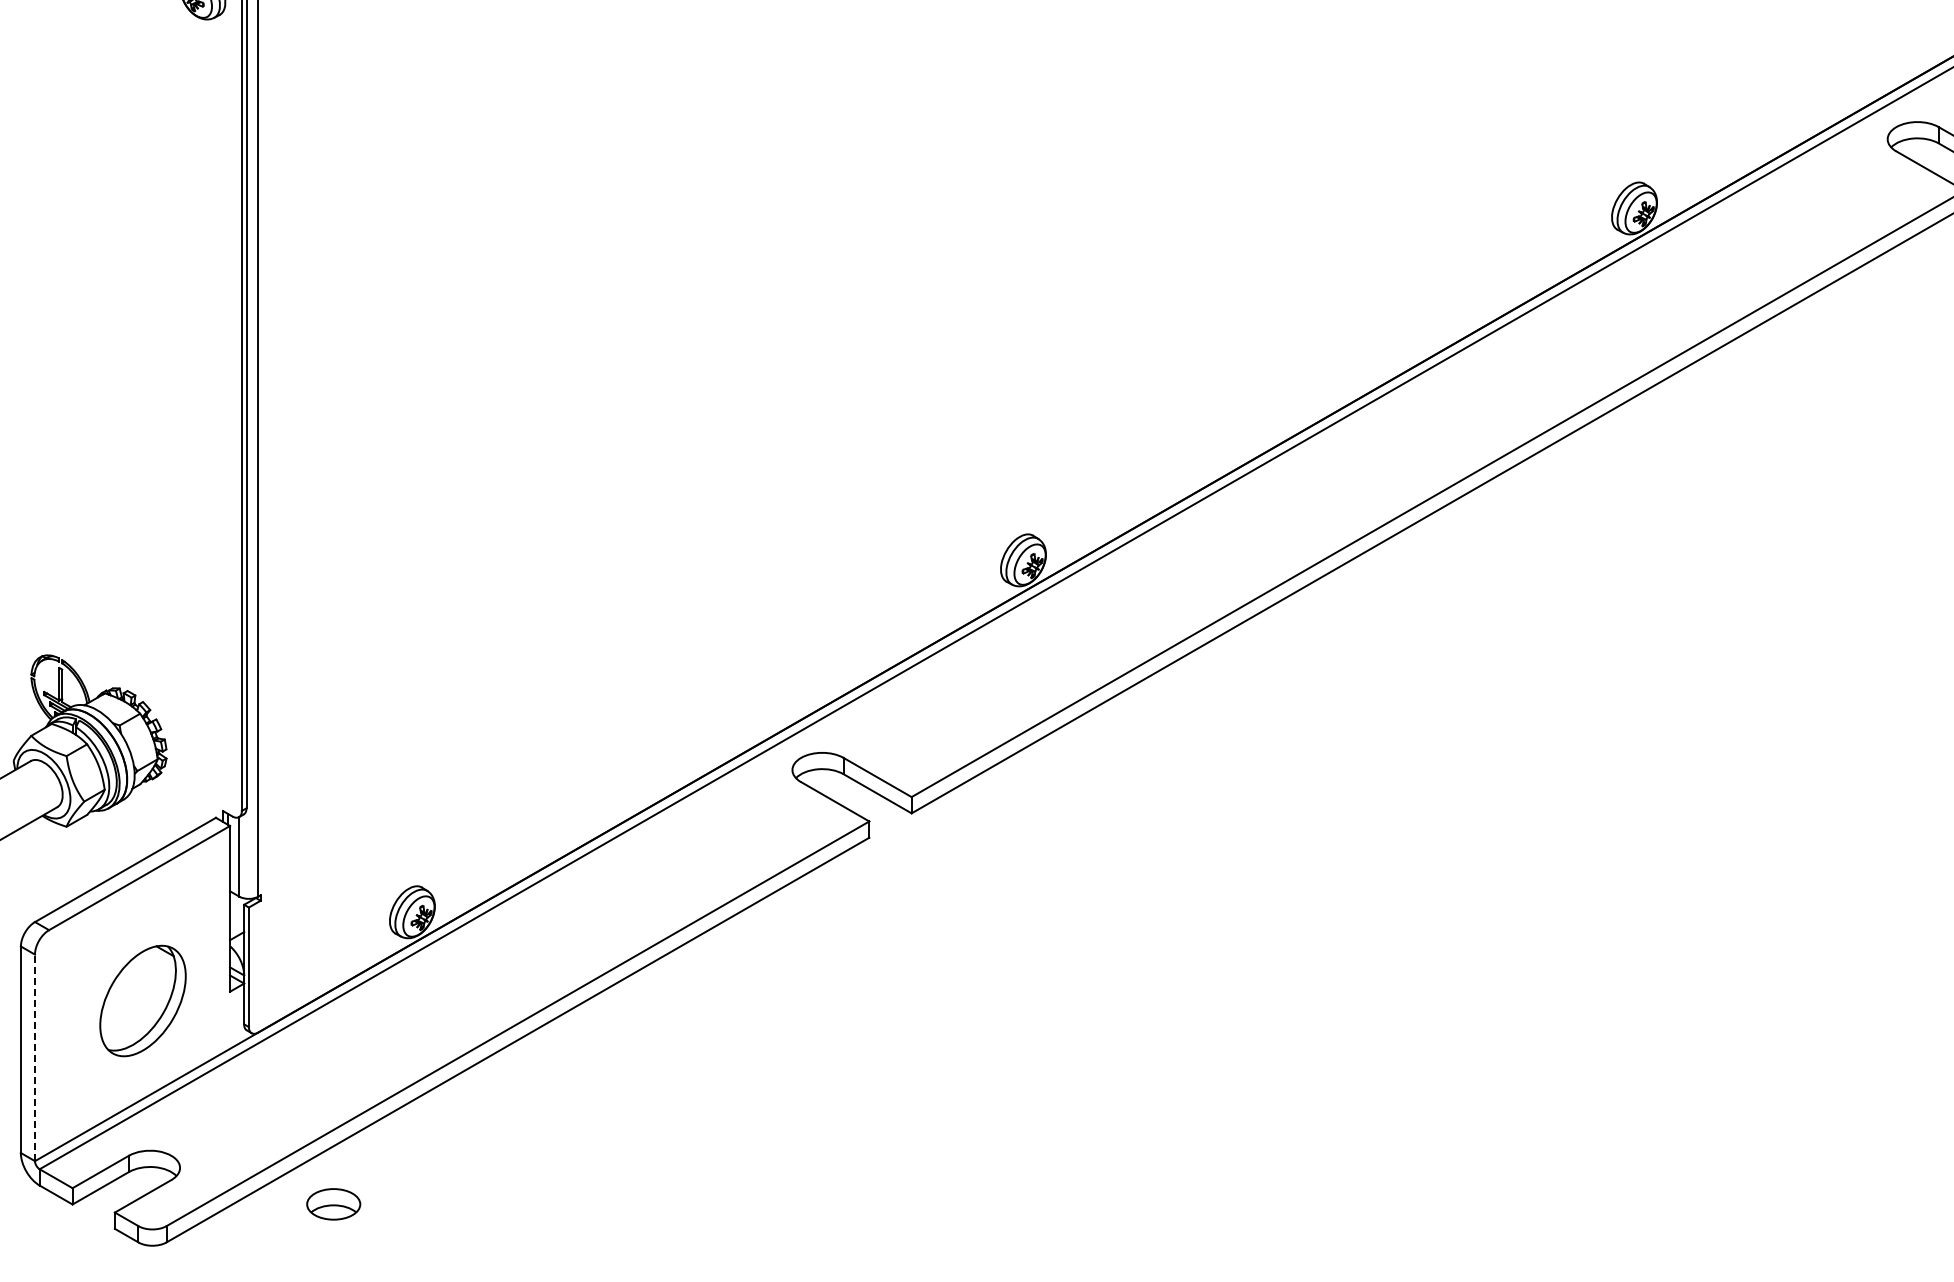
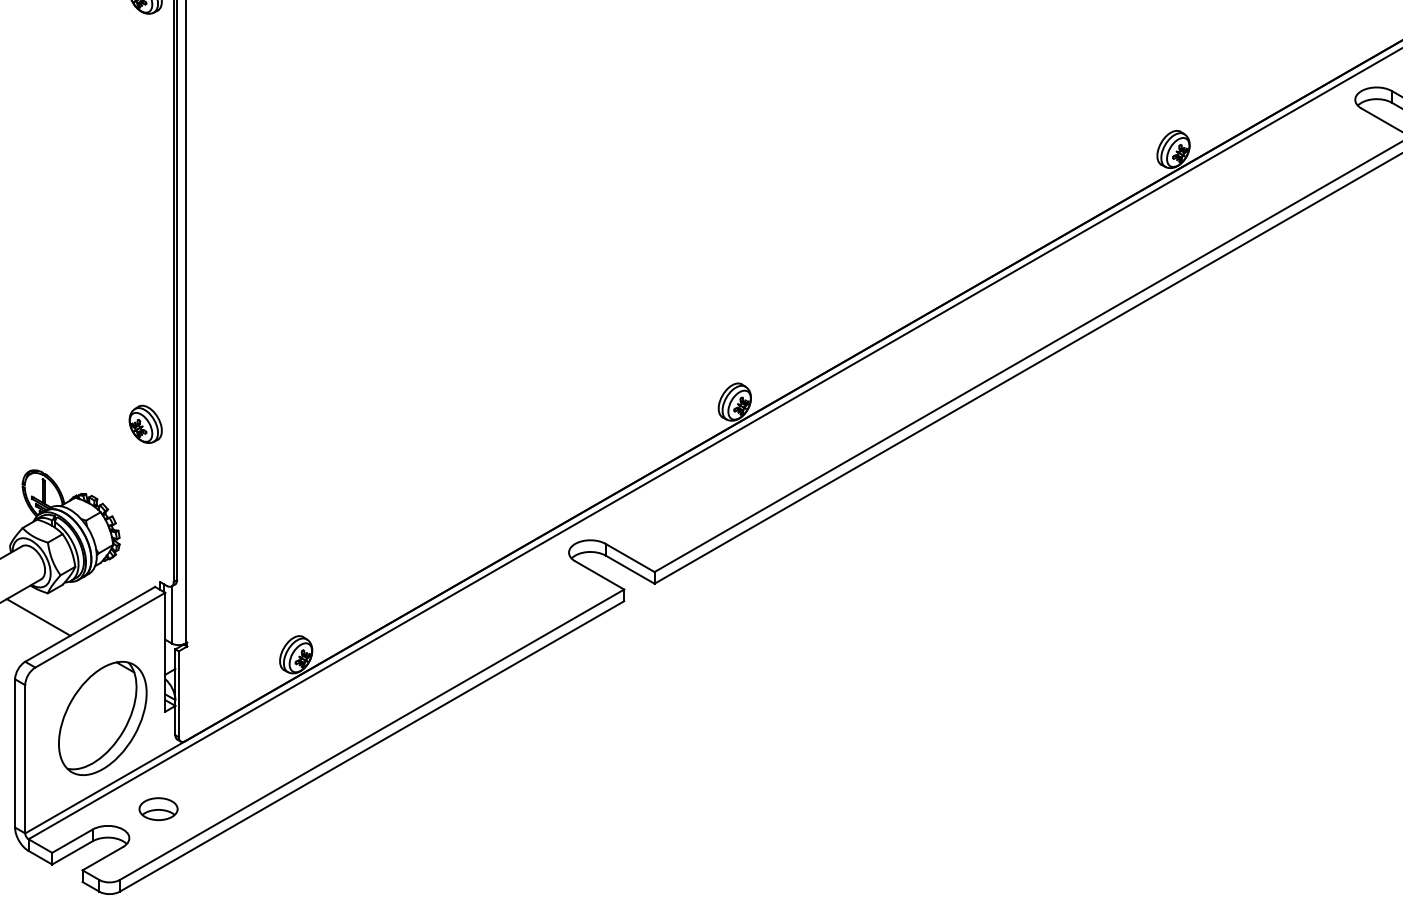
part: (202, 591) -> (145, 424), added
line: (53, 859) -> (38, 616), added
part: (142, 1000) -> (102, 718), size x1.43
line: (35, 1057) -> (25, 759), dashed -> solid
part: (333, 1204) -> (158, 809), moved

